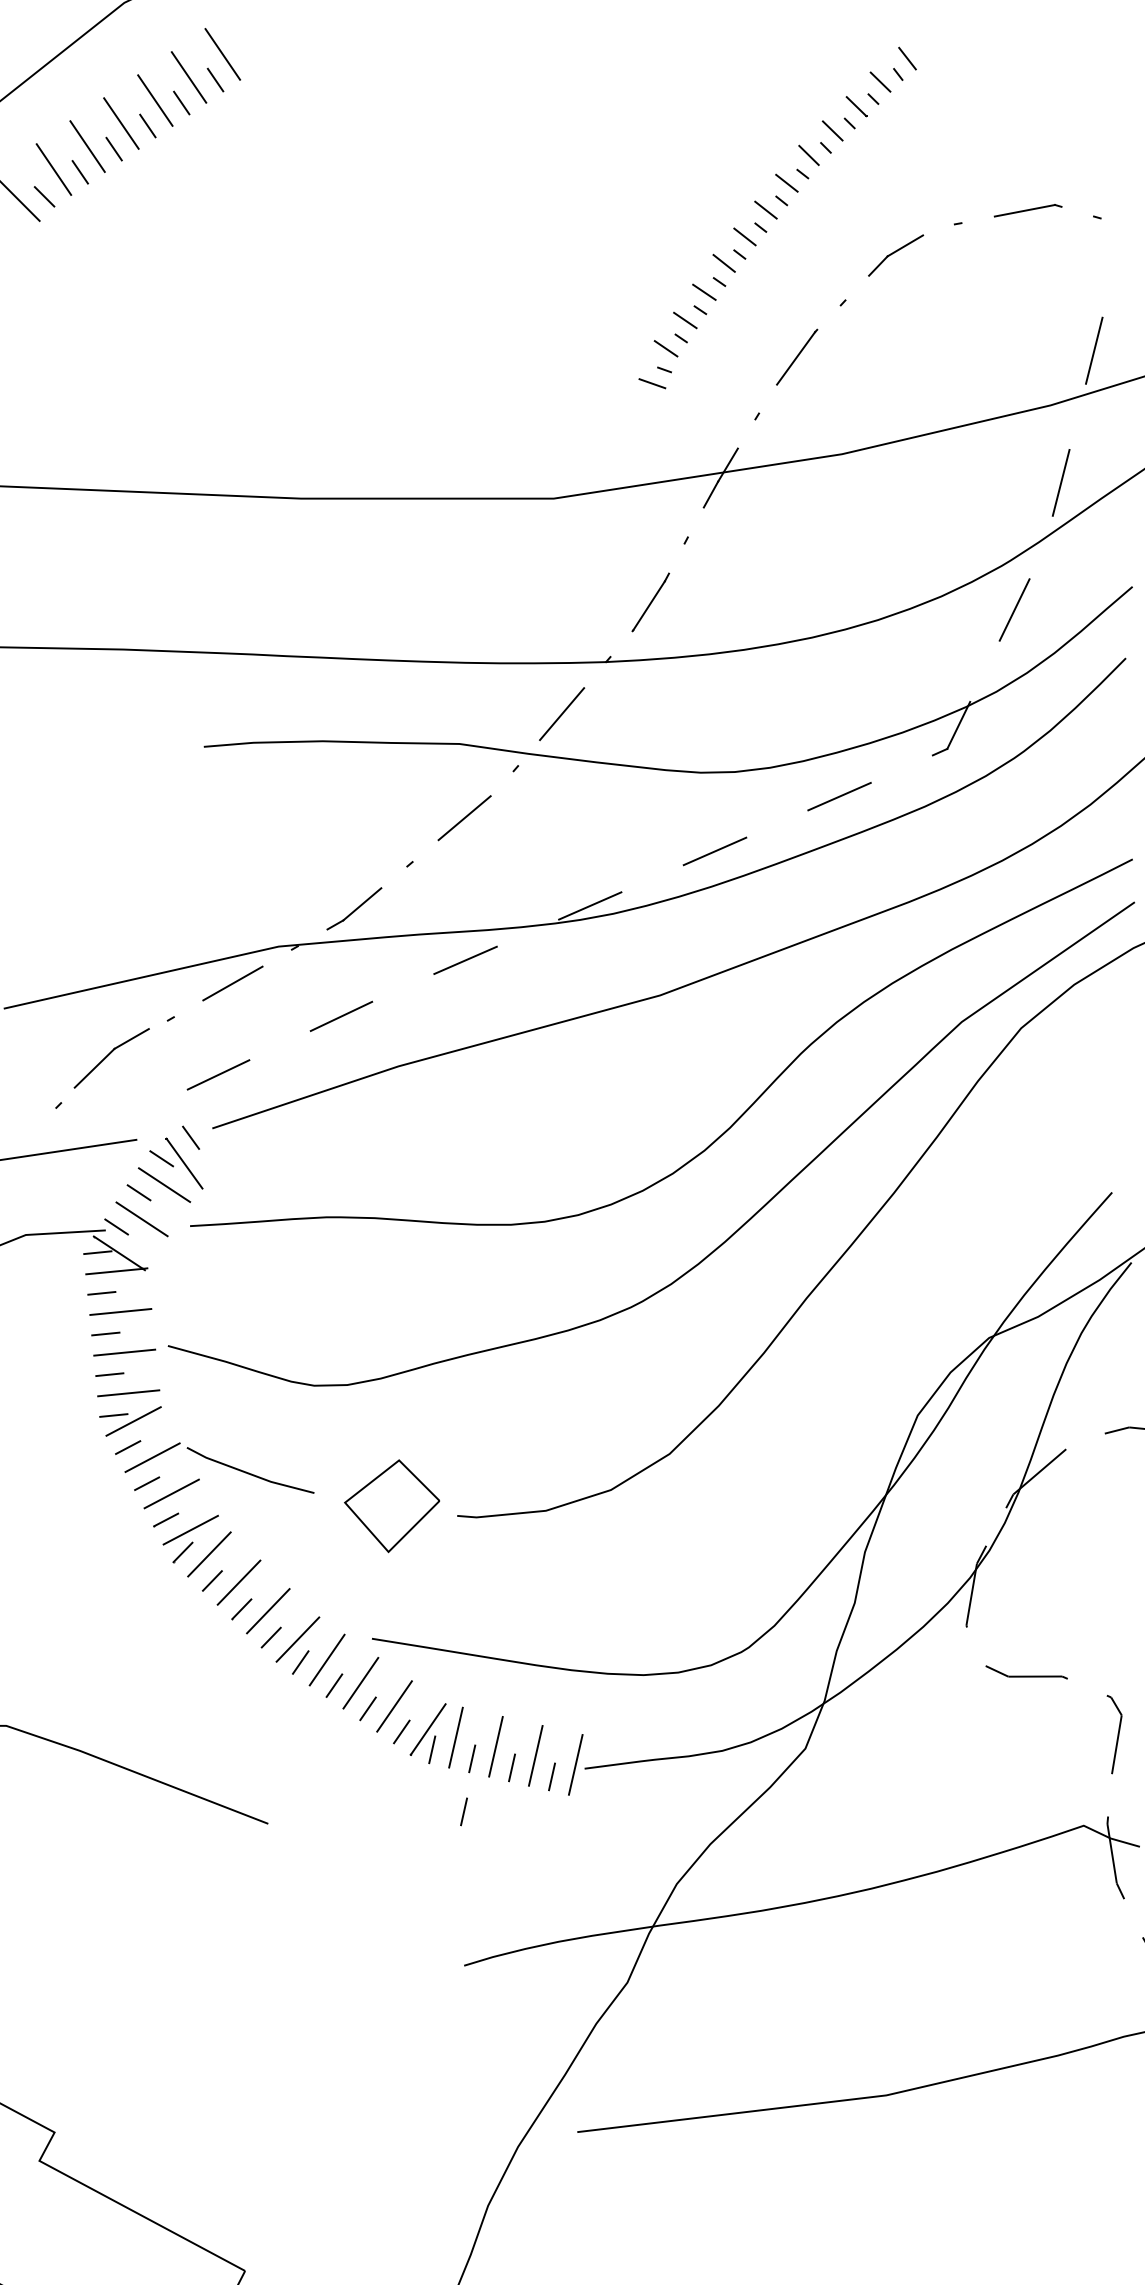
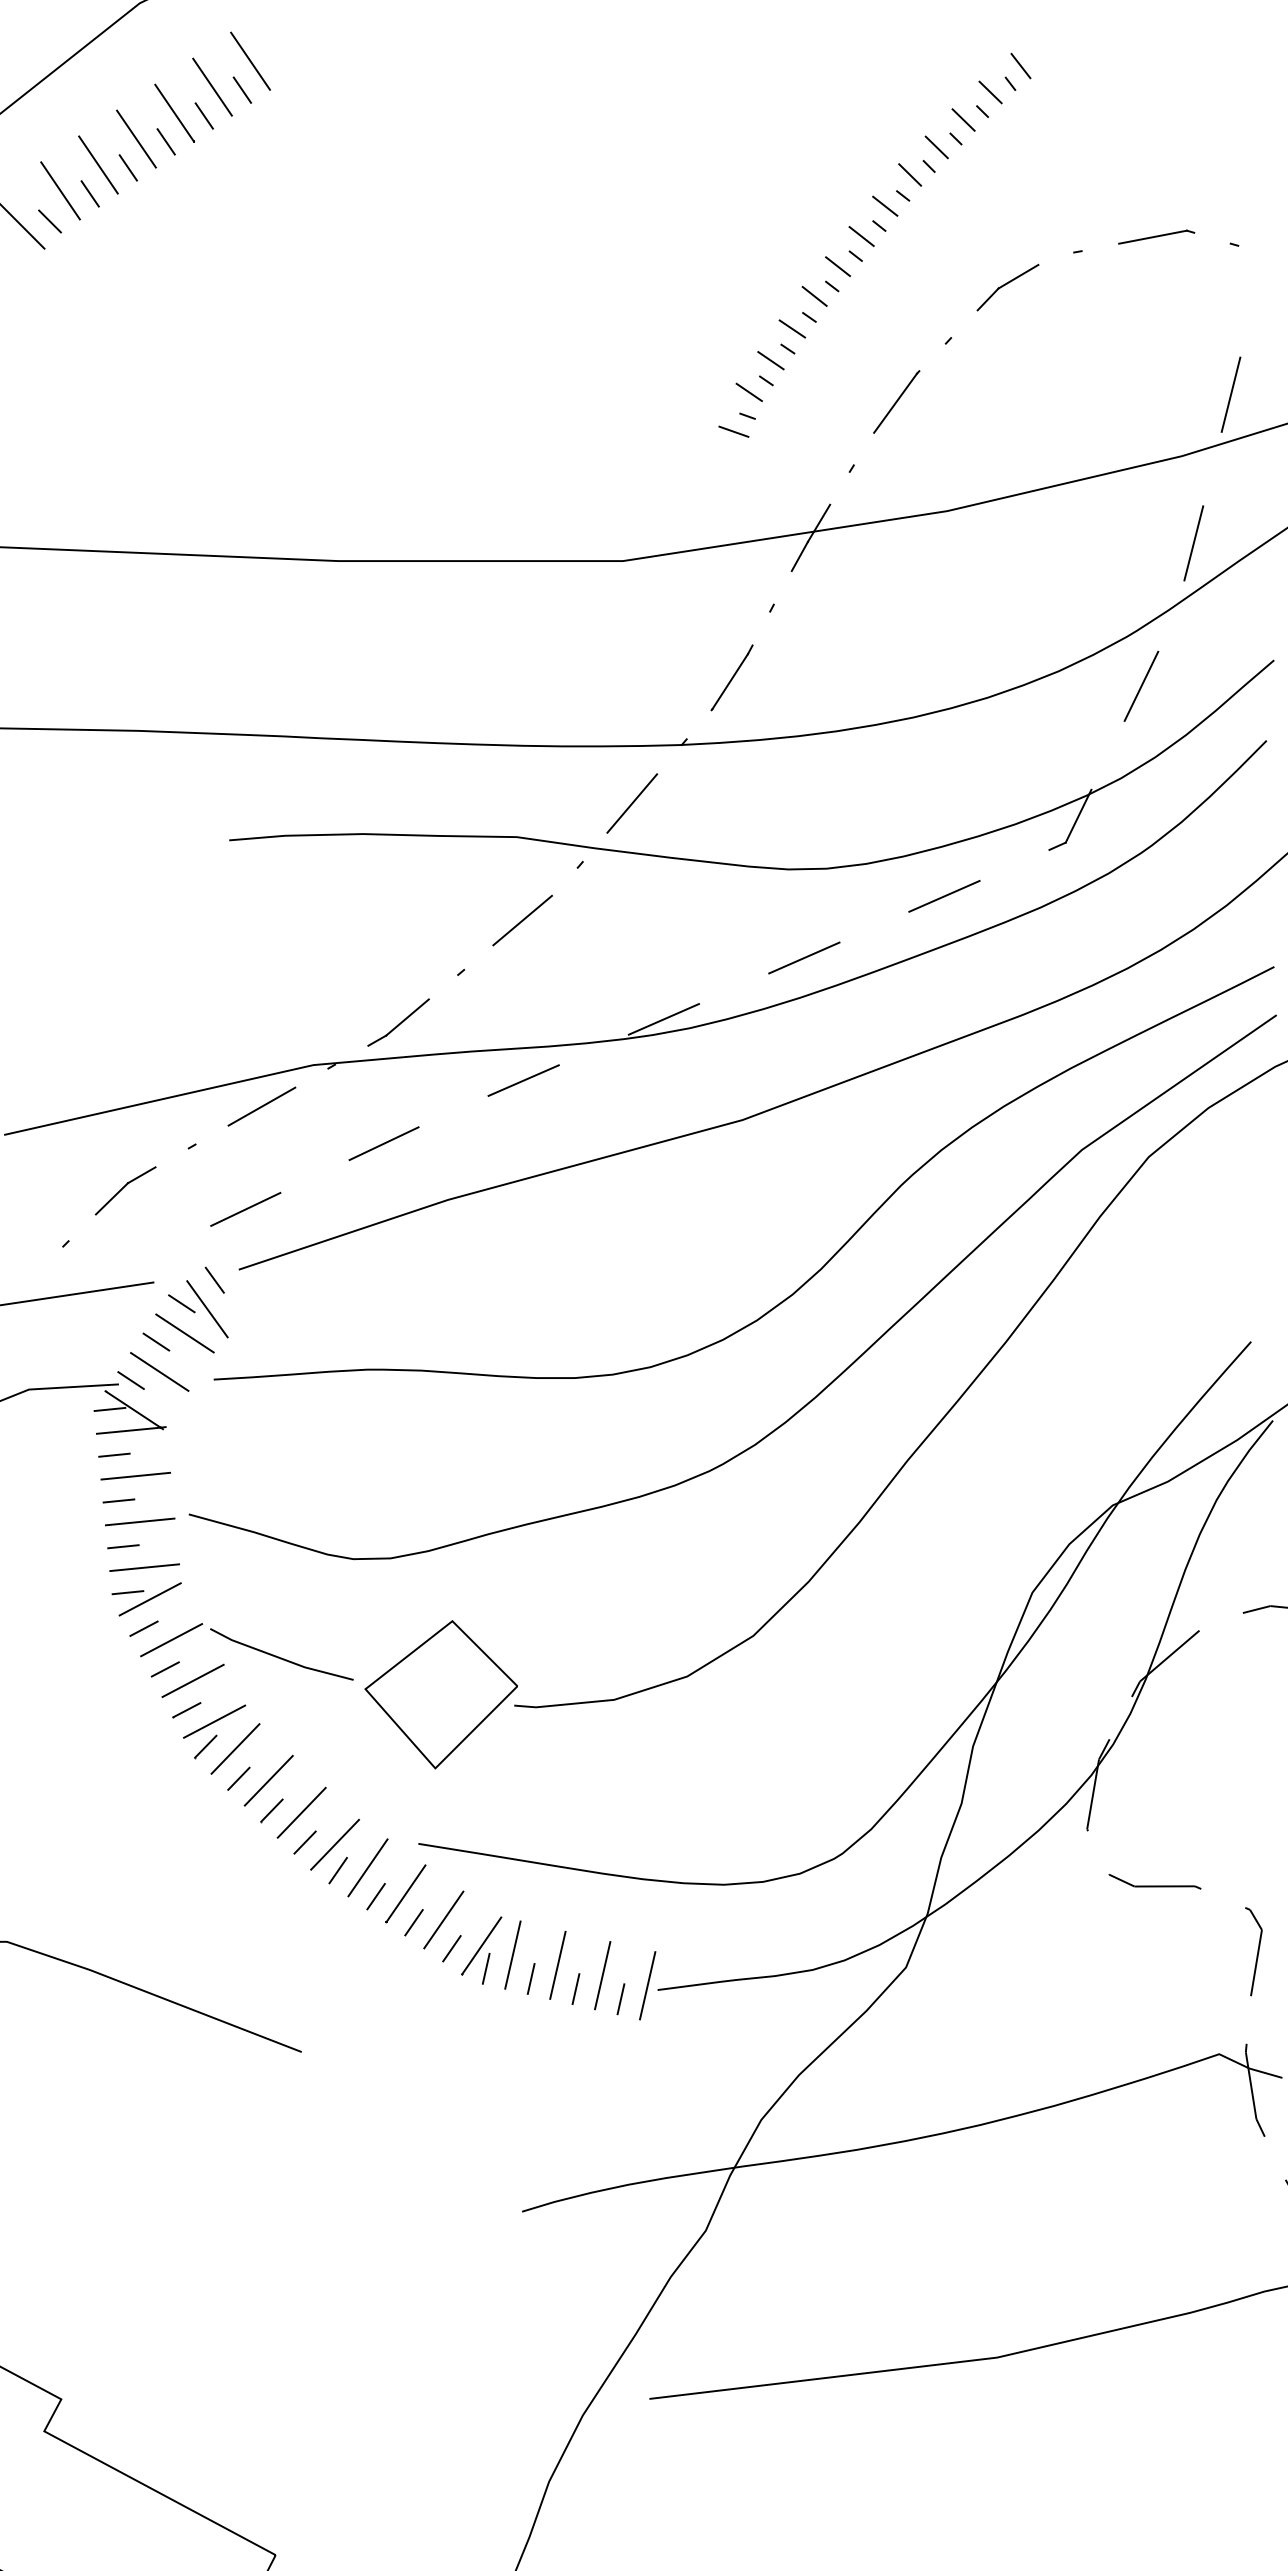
part: (111, 1058) -> (125, 1190), size x0.71
part: (391, 1505) -> (440, 1693), size x1.43
line: (463, 1811) -> (521, 2038), removed

